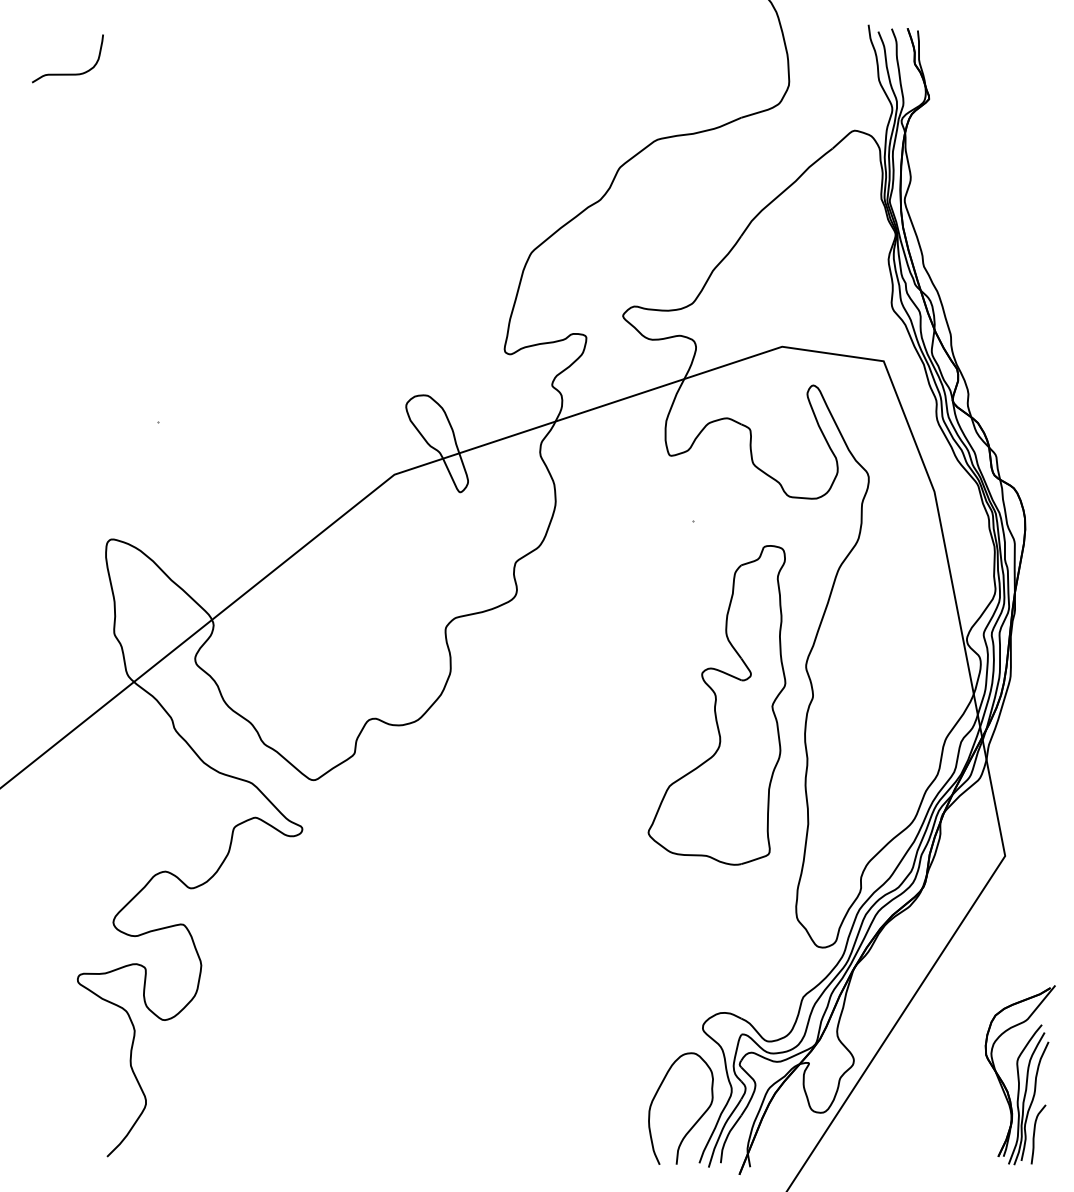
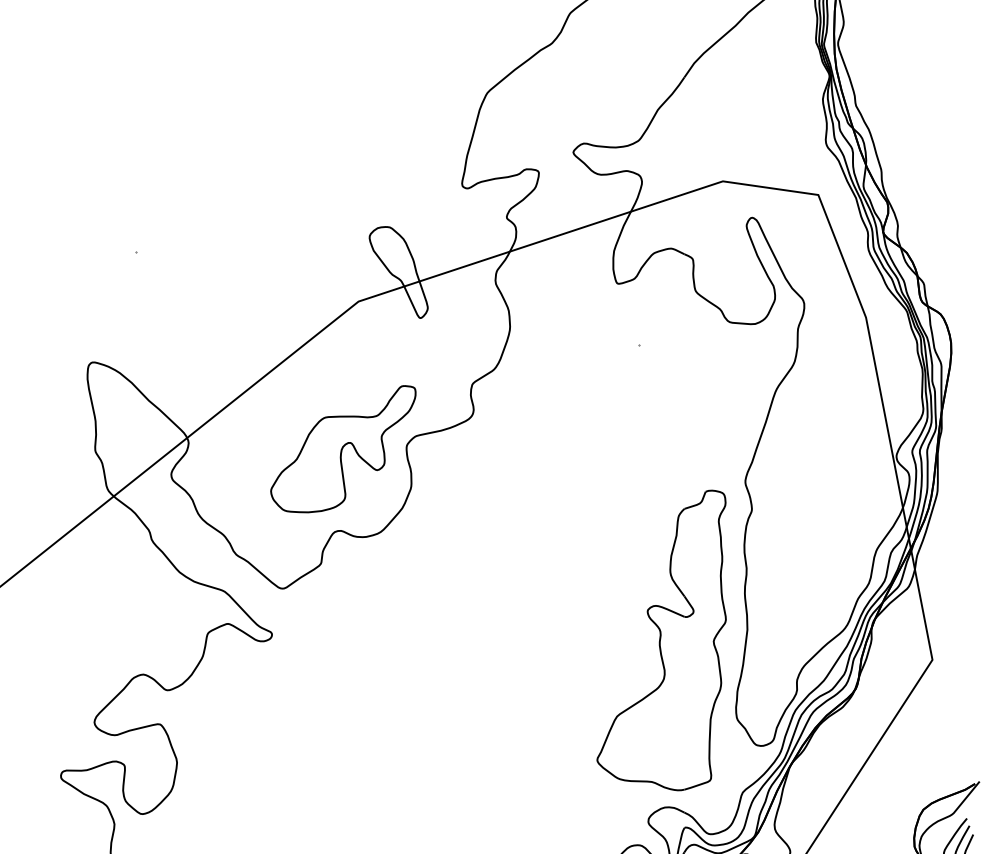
part: (378, 631) -> (343, 448), added
part: (716, 705) -> (661, 640), moved

